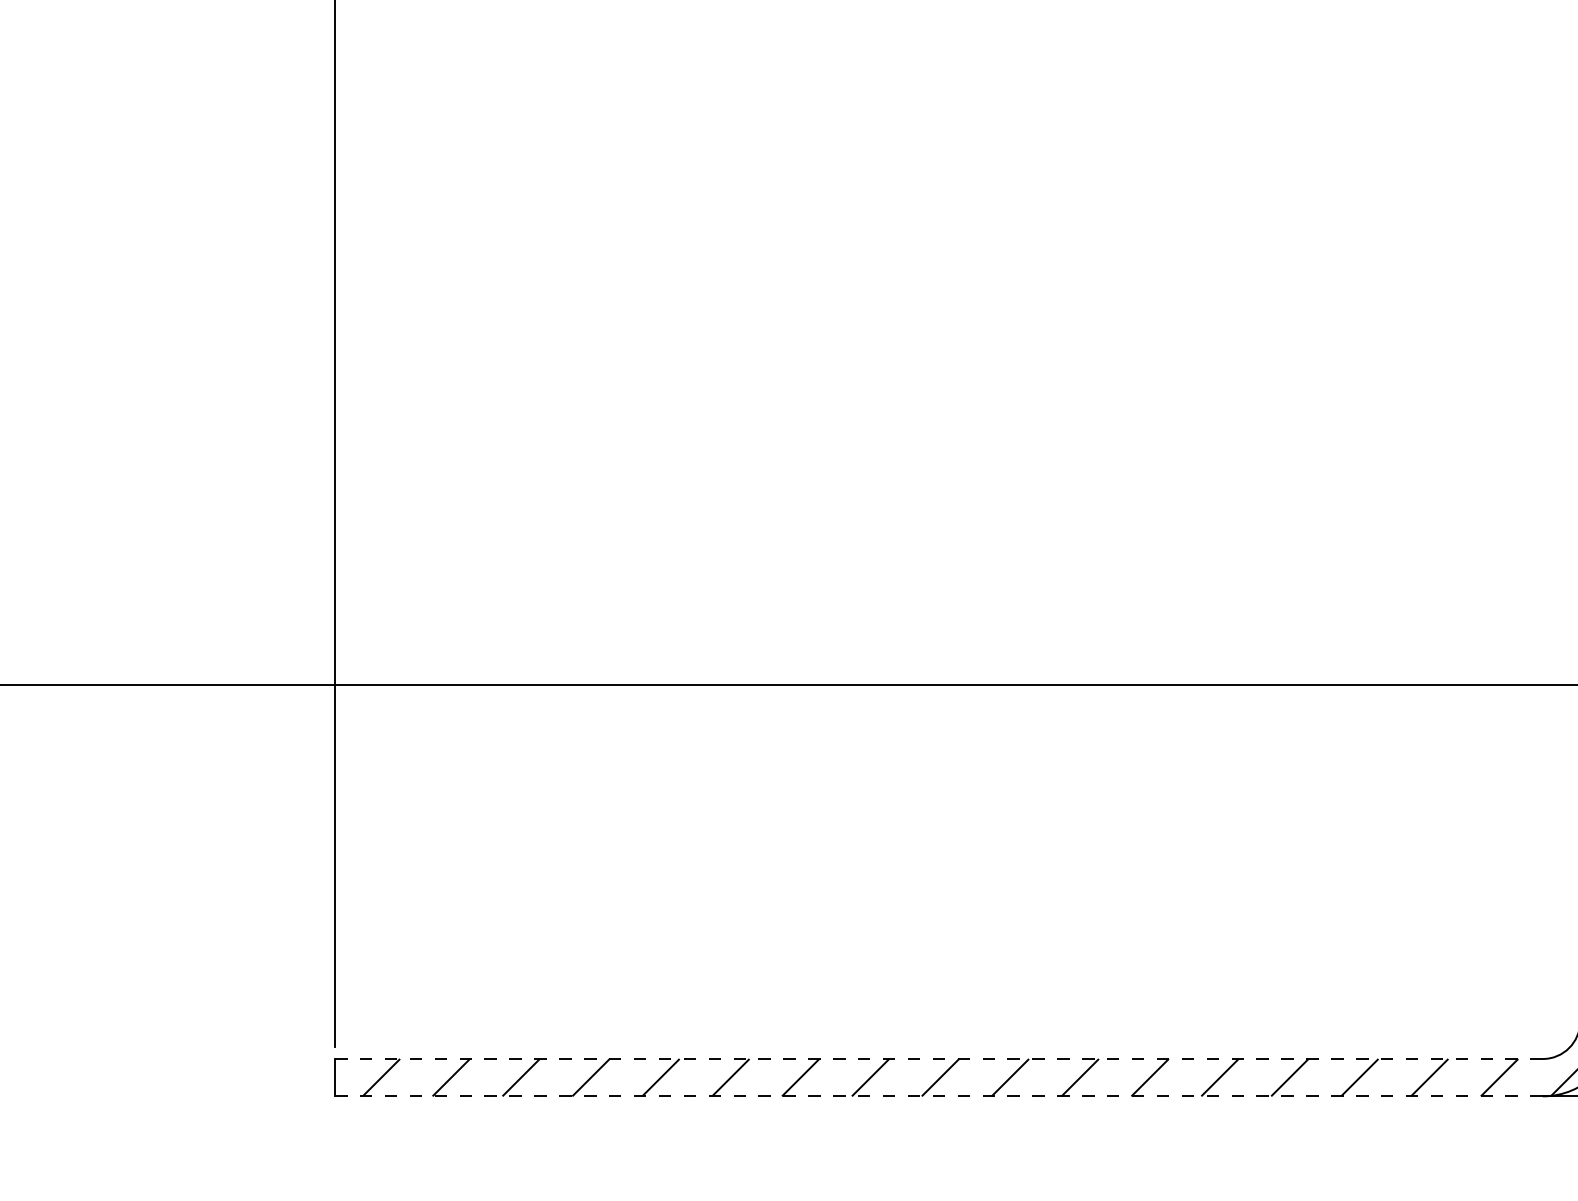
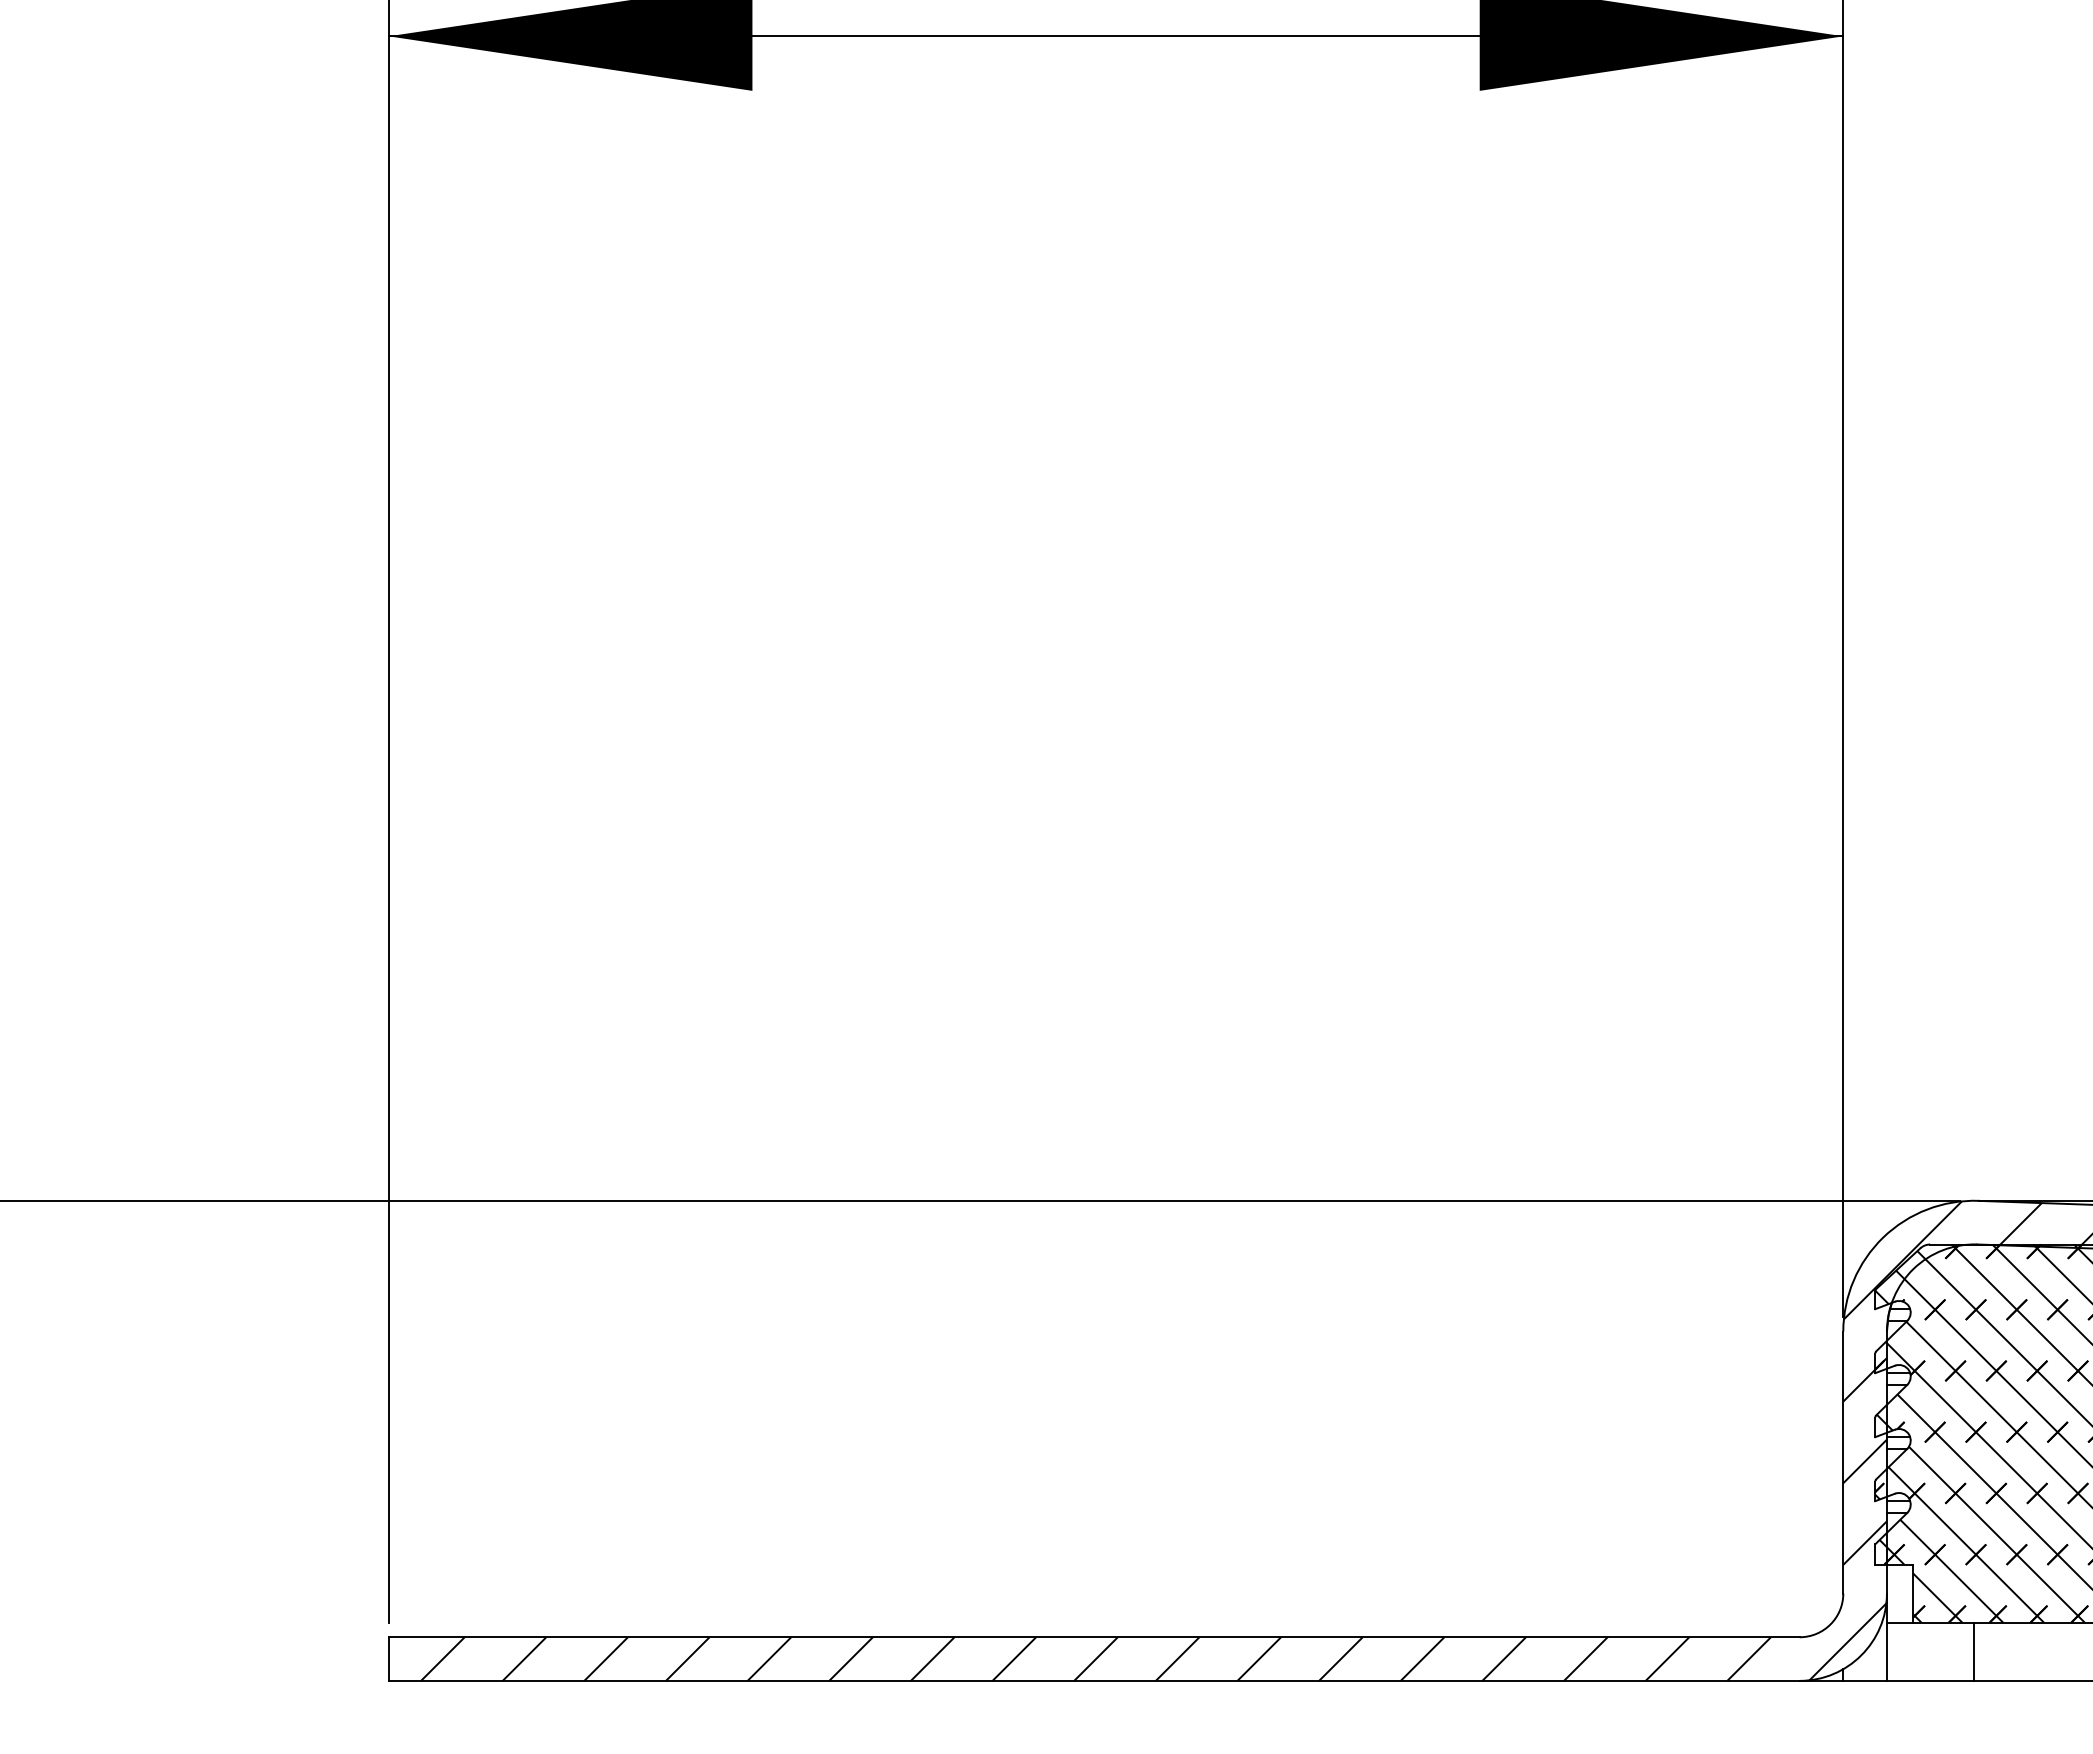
line: (938, 1059) -> (1093, 1637), dashed -> solid
line: (938, 1096) -> (1093, 1680), dashed -> solid

